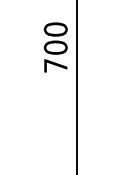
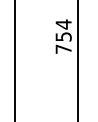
text: (55, 38) -> (63, 30), 700 -> 754

